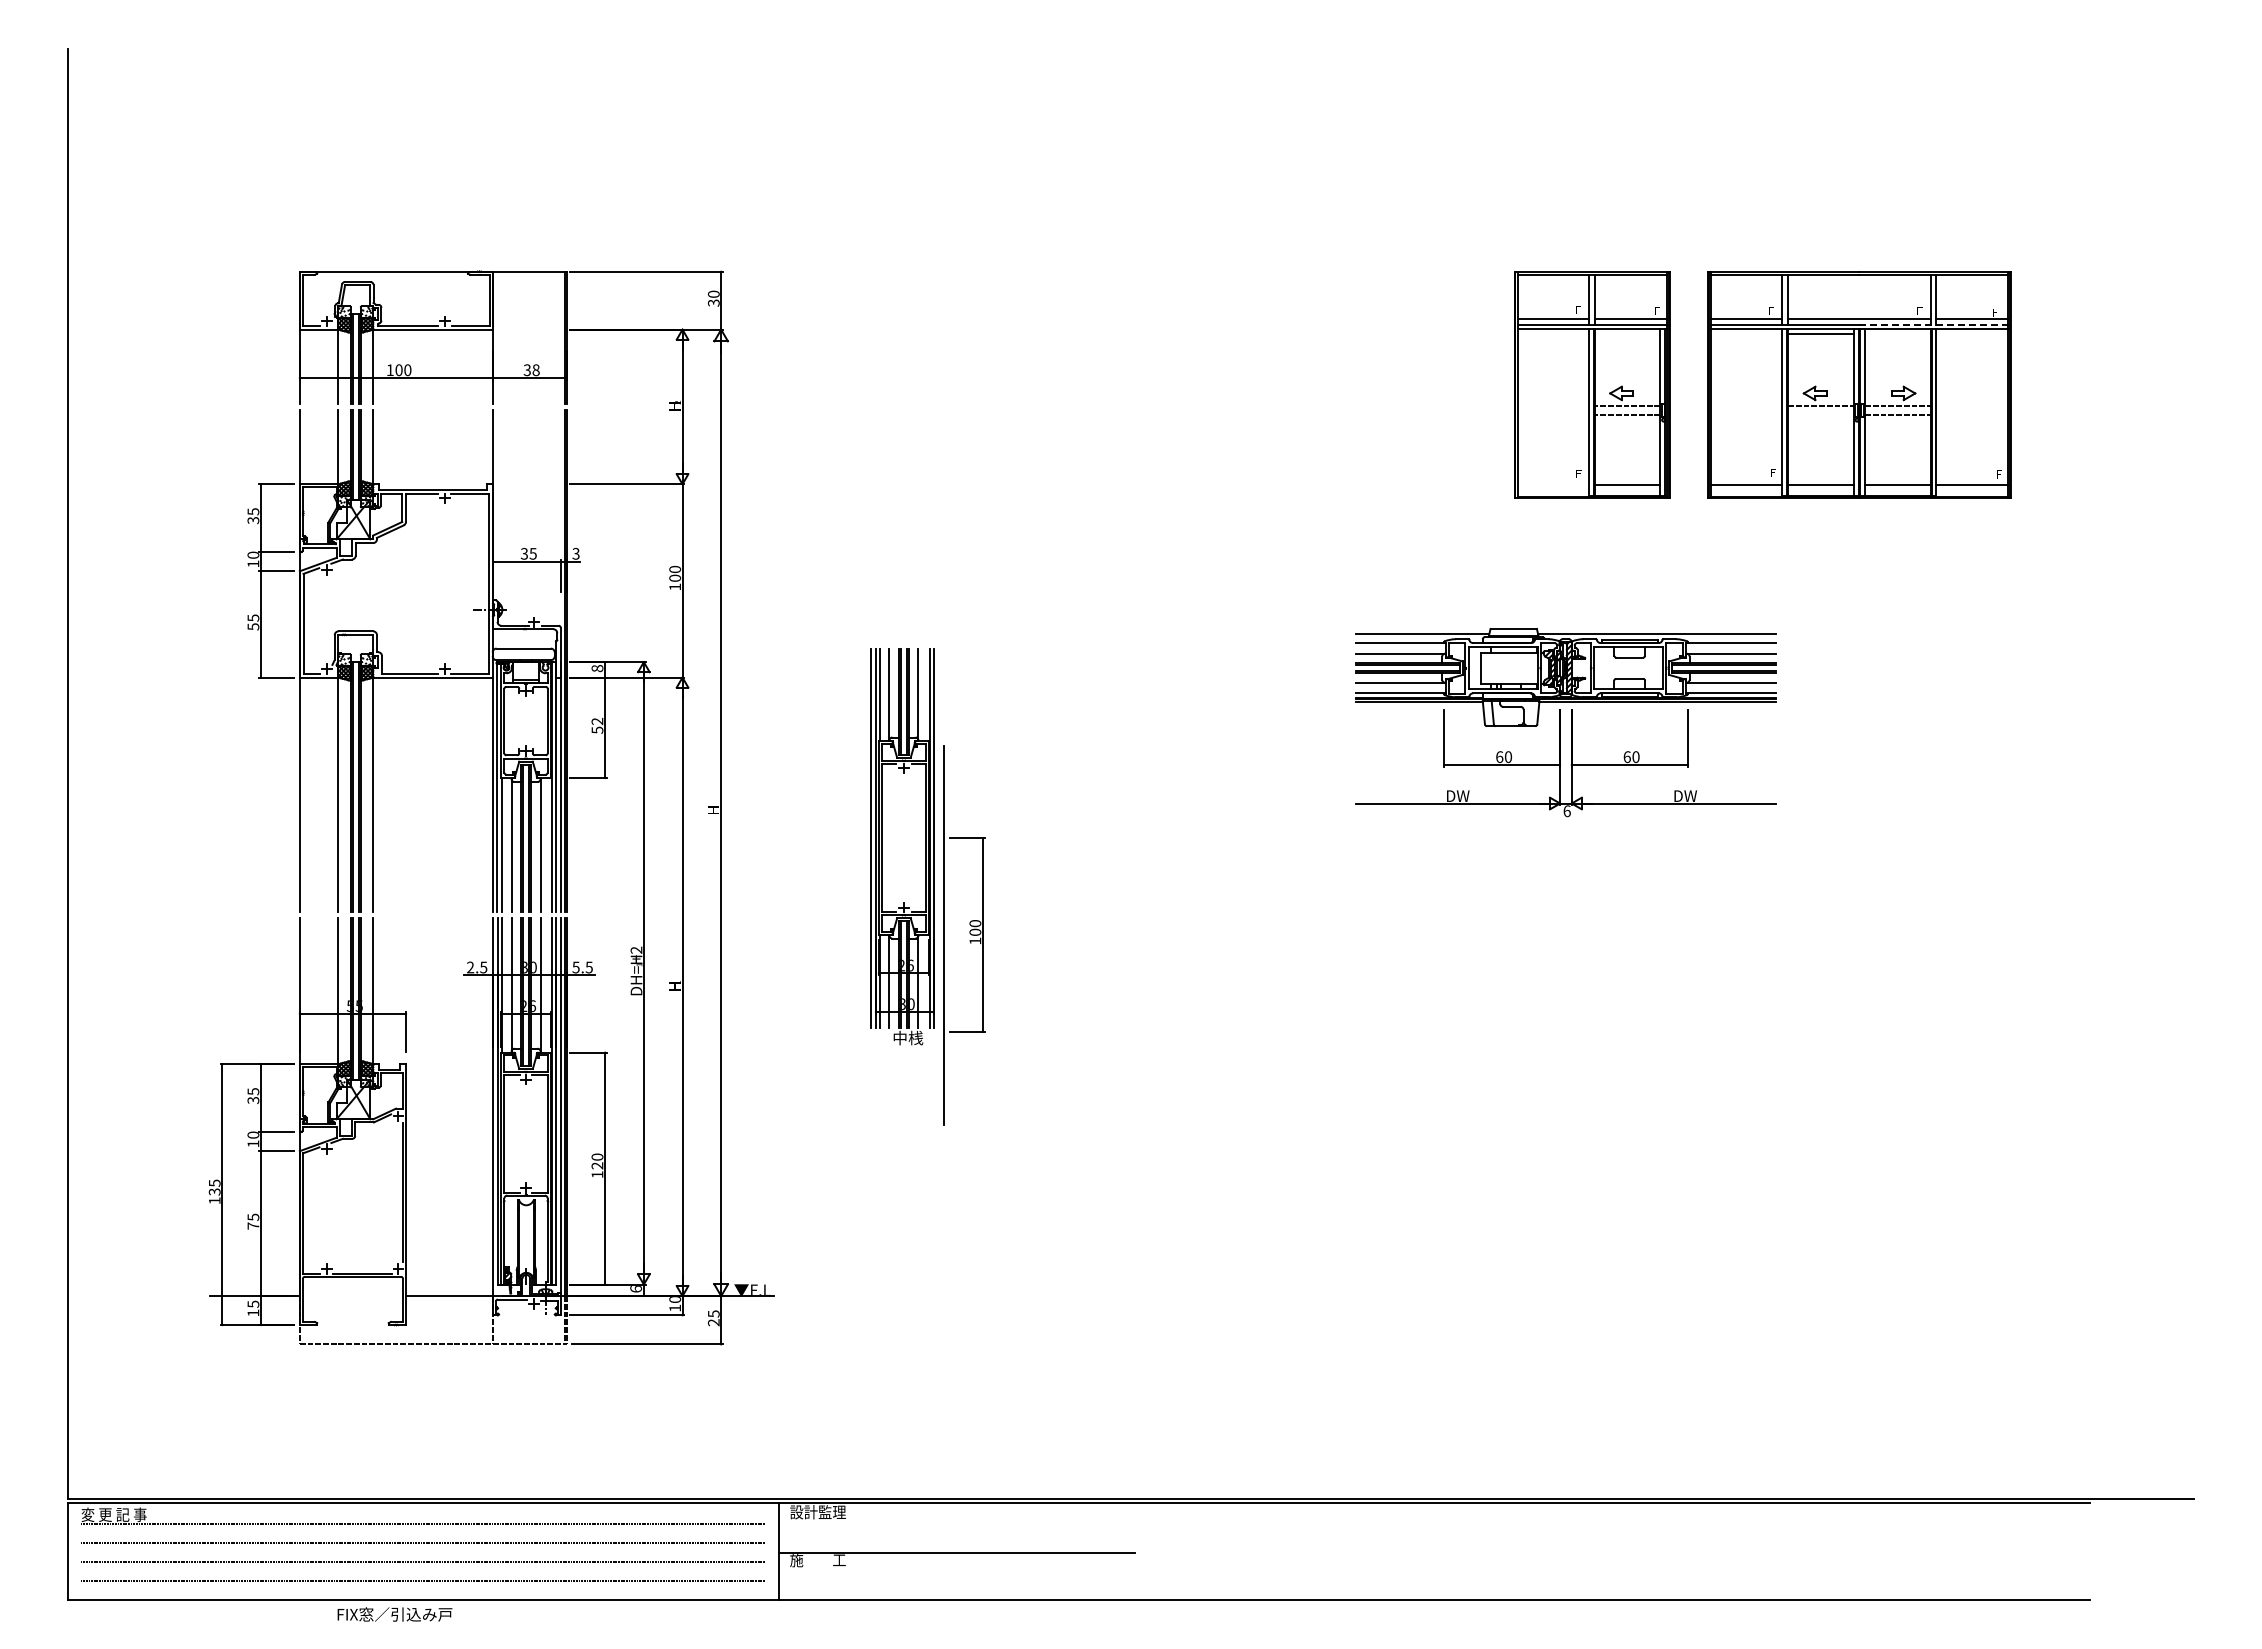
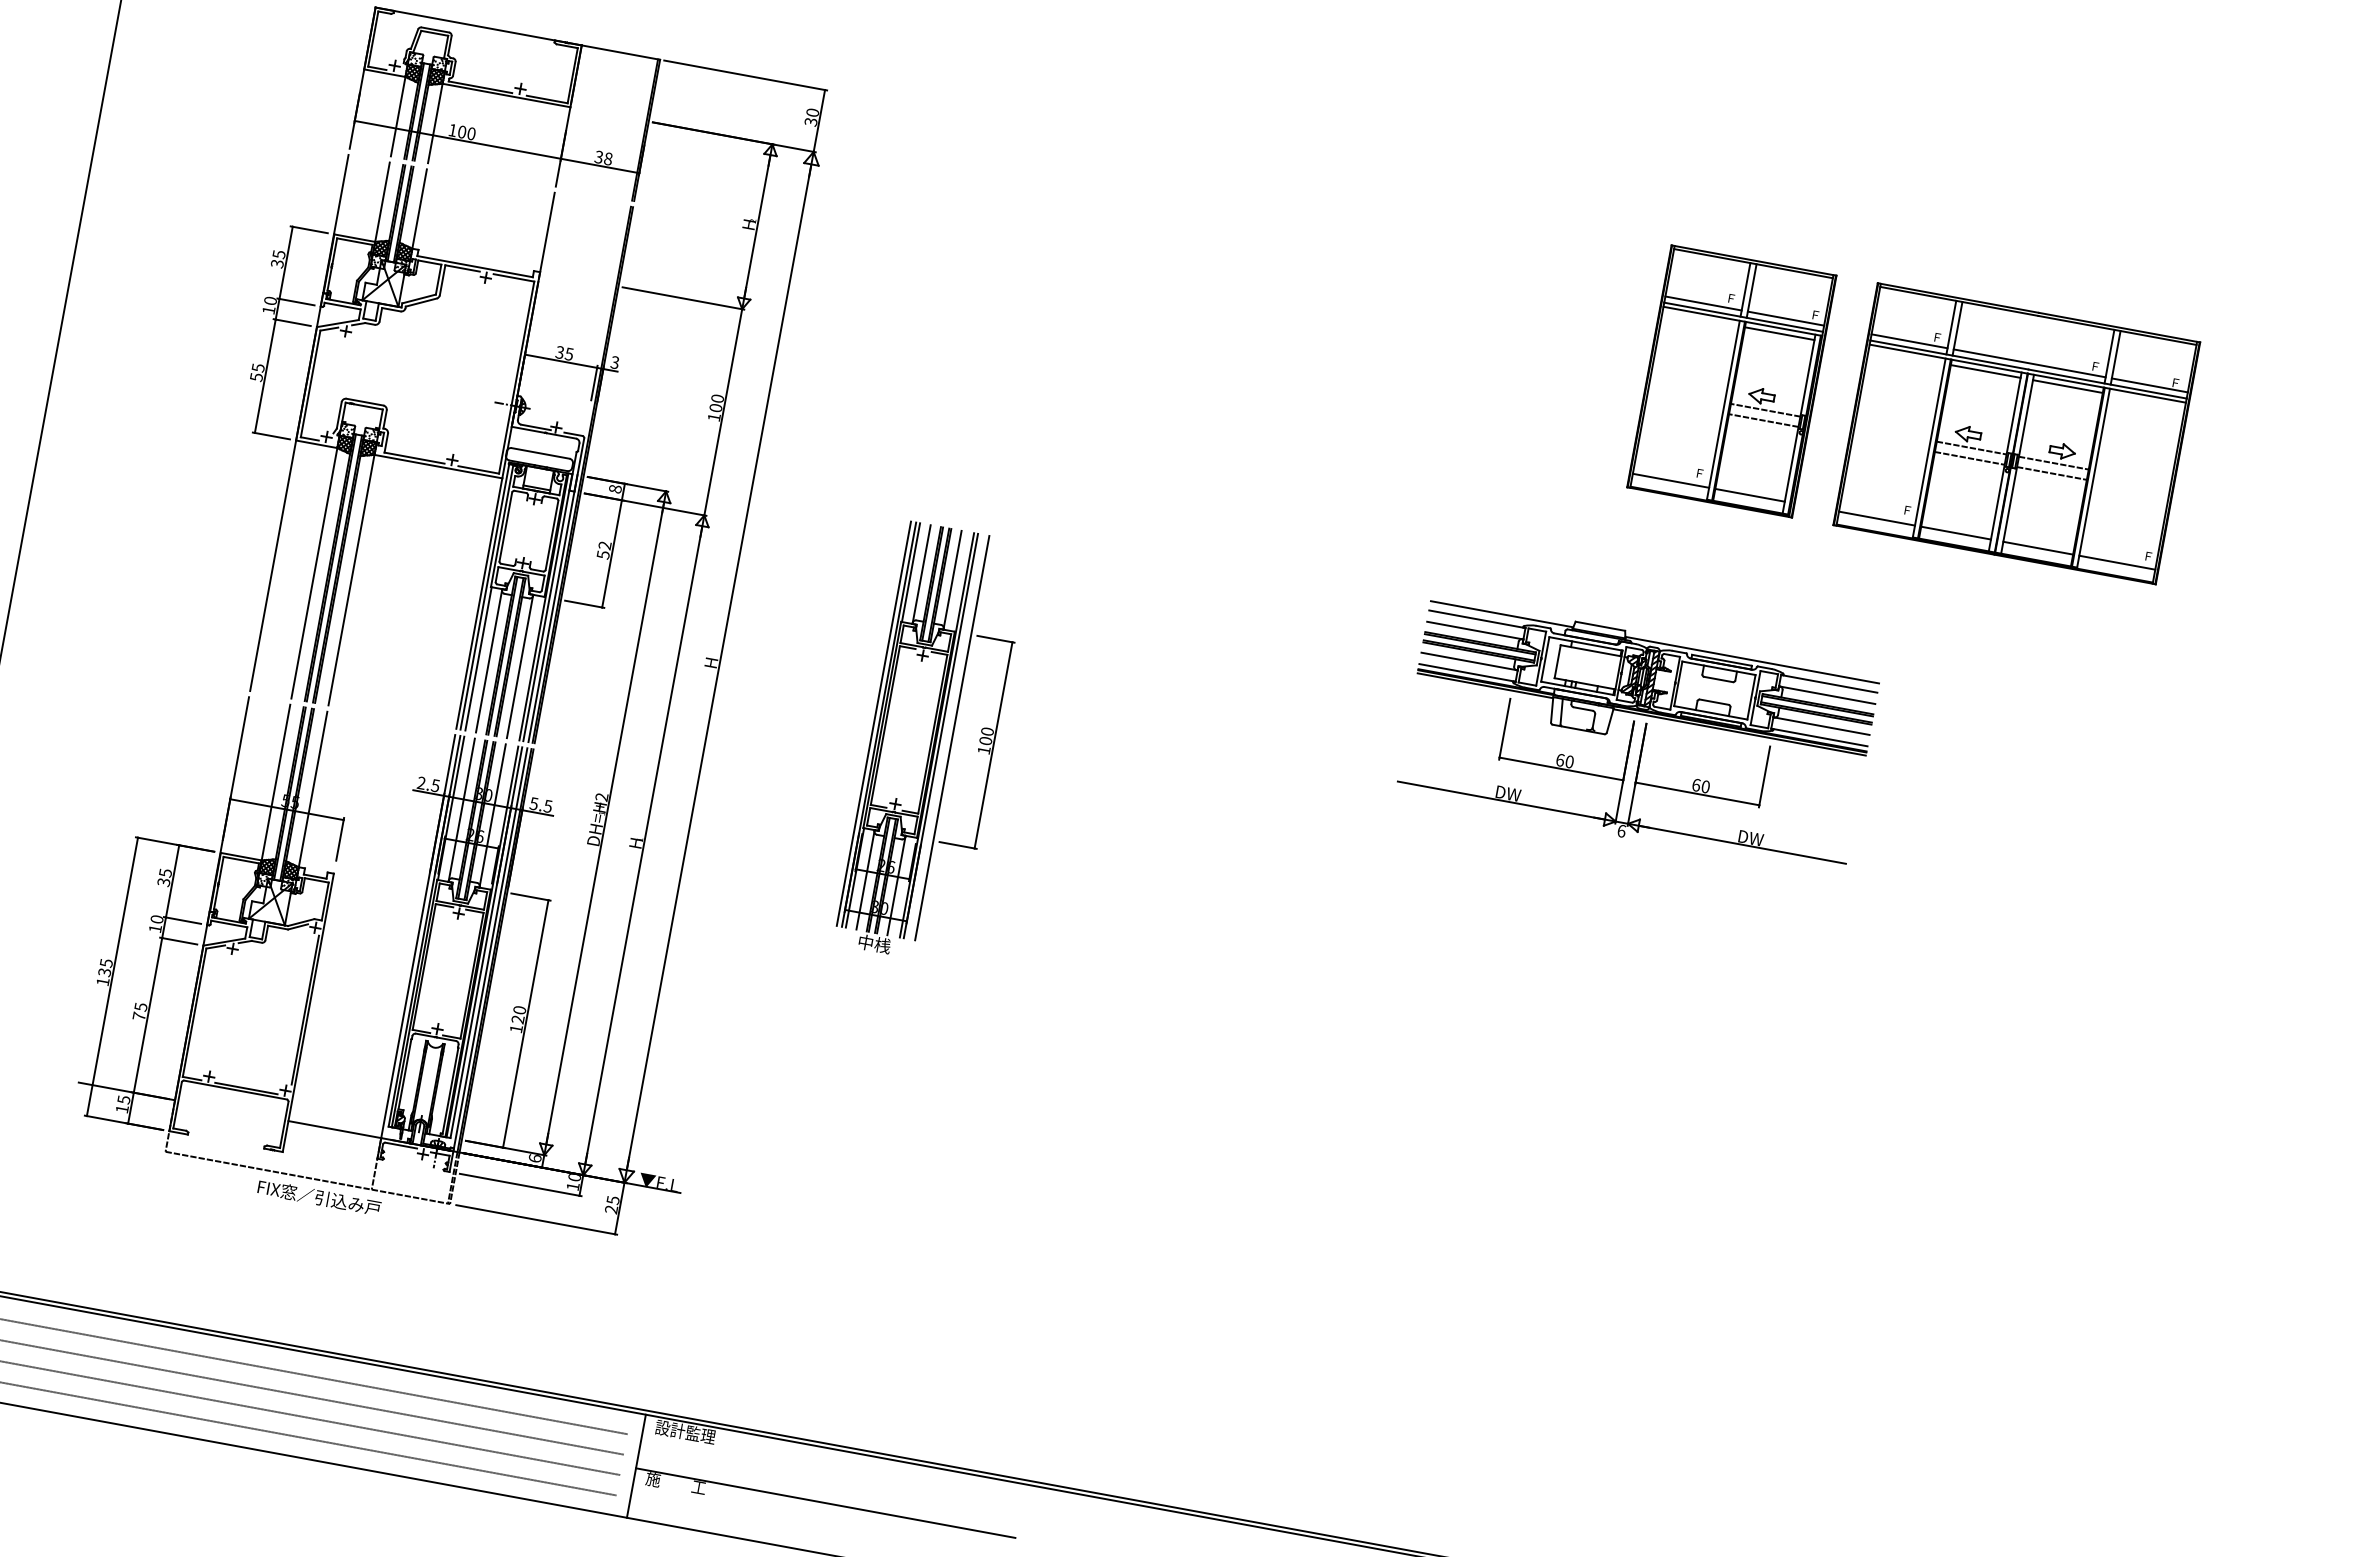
line: (1933, 324) -> (2107, 383), dashed -> solid
line: (1627, 333) -> (1779, 333), added
line: (1897, 333) -> (2067, 386), added
line: (1820, 415) -> (1969, 458), added
line: (1553, 485) -> (1670, 481), added
part: (964, 935) -> (973, 742), moved
text: (394, 1614) -> (318, 1197), moved

